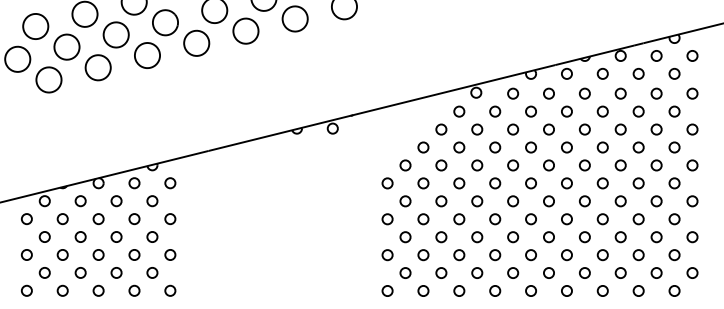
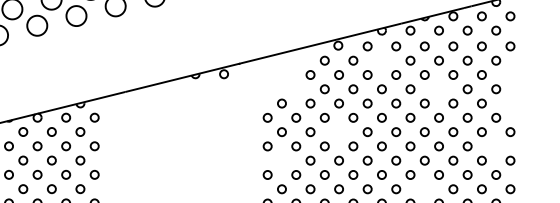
circle: (530, 111) -> (381, 60), removed
circle: (692, 129) -> (510, 74), removed
circle: (423, 147) -> (296, 89), removed
circle: (602, 147) -> (438, 89), removed
circle: (692, 165) -> (510, 103), removed
circle: (477, 201) -> (339, 132), removed
circle: (674, 219) -> (496, 146), removed
circle: (405, 237) -> (281, 160), removed
circle: (584, 272) -> (424, 188), removed

